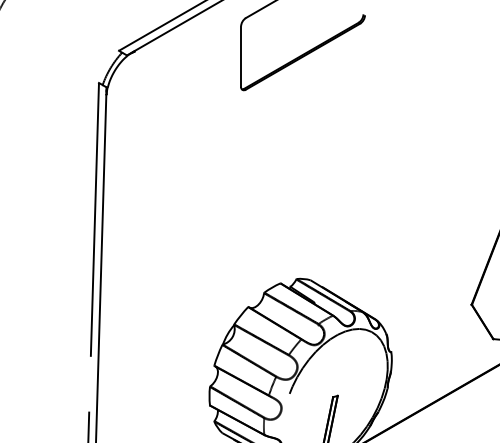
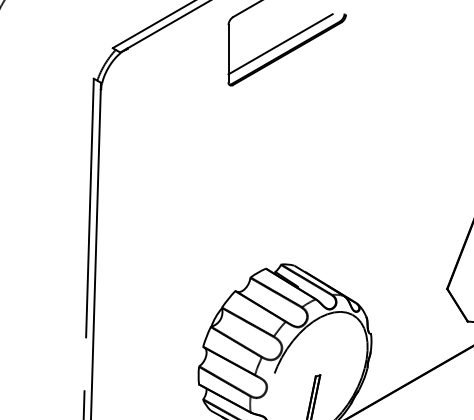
line: (295, 46) -> (280, 44), added

